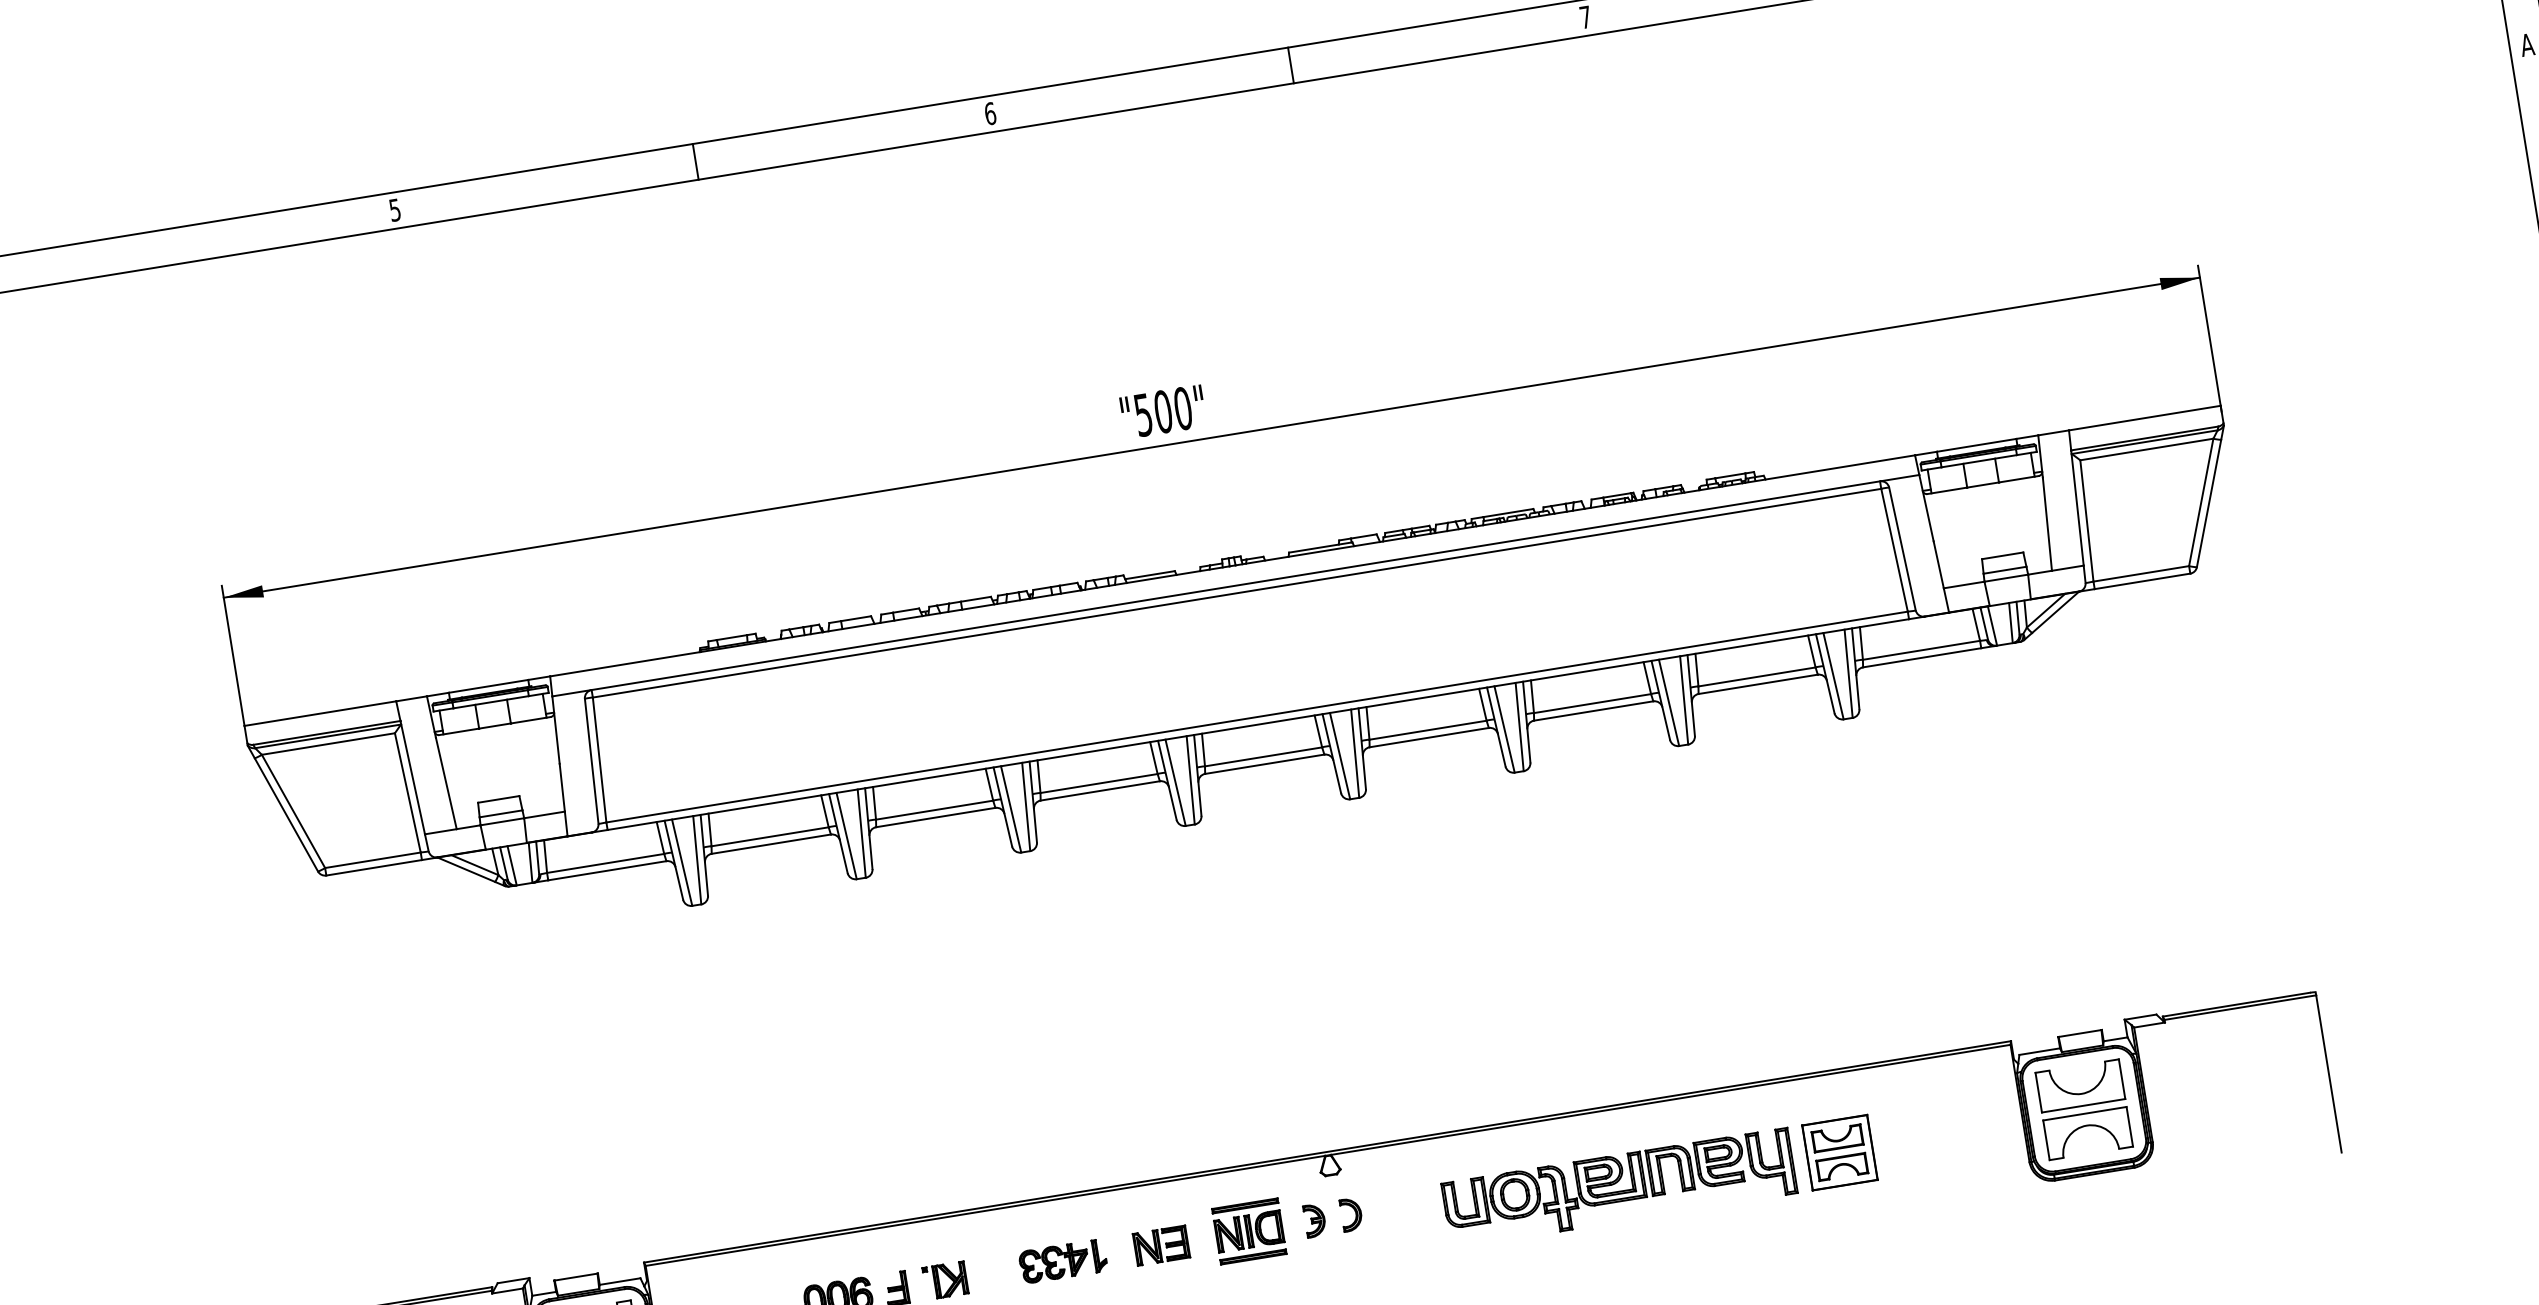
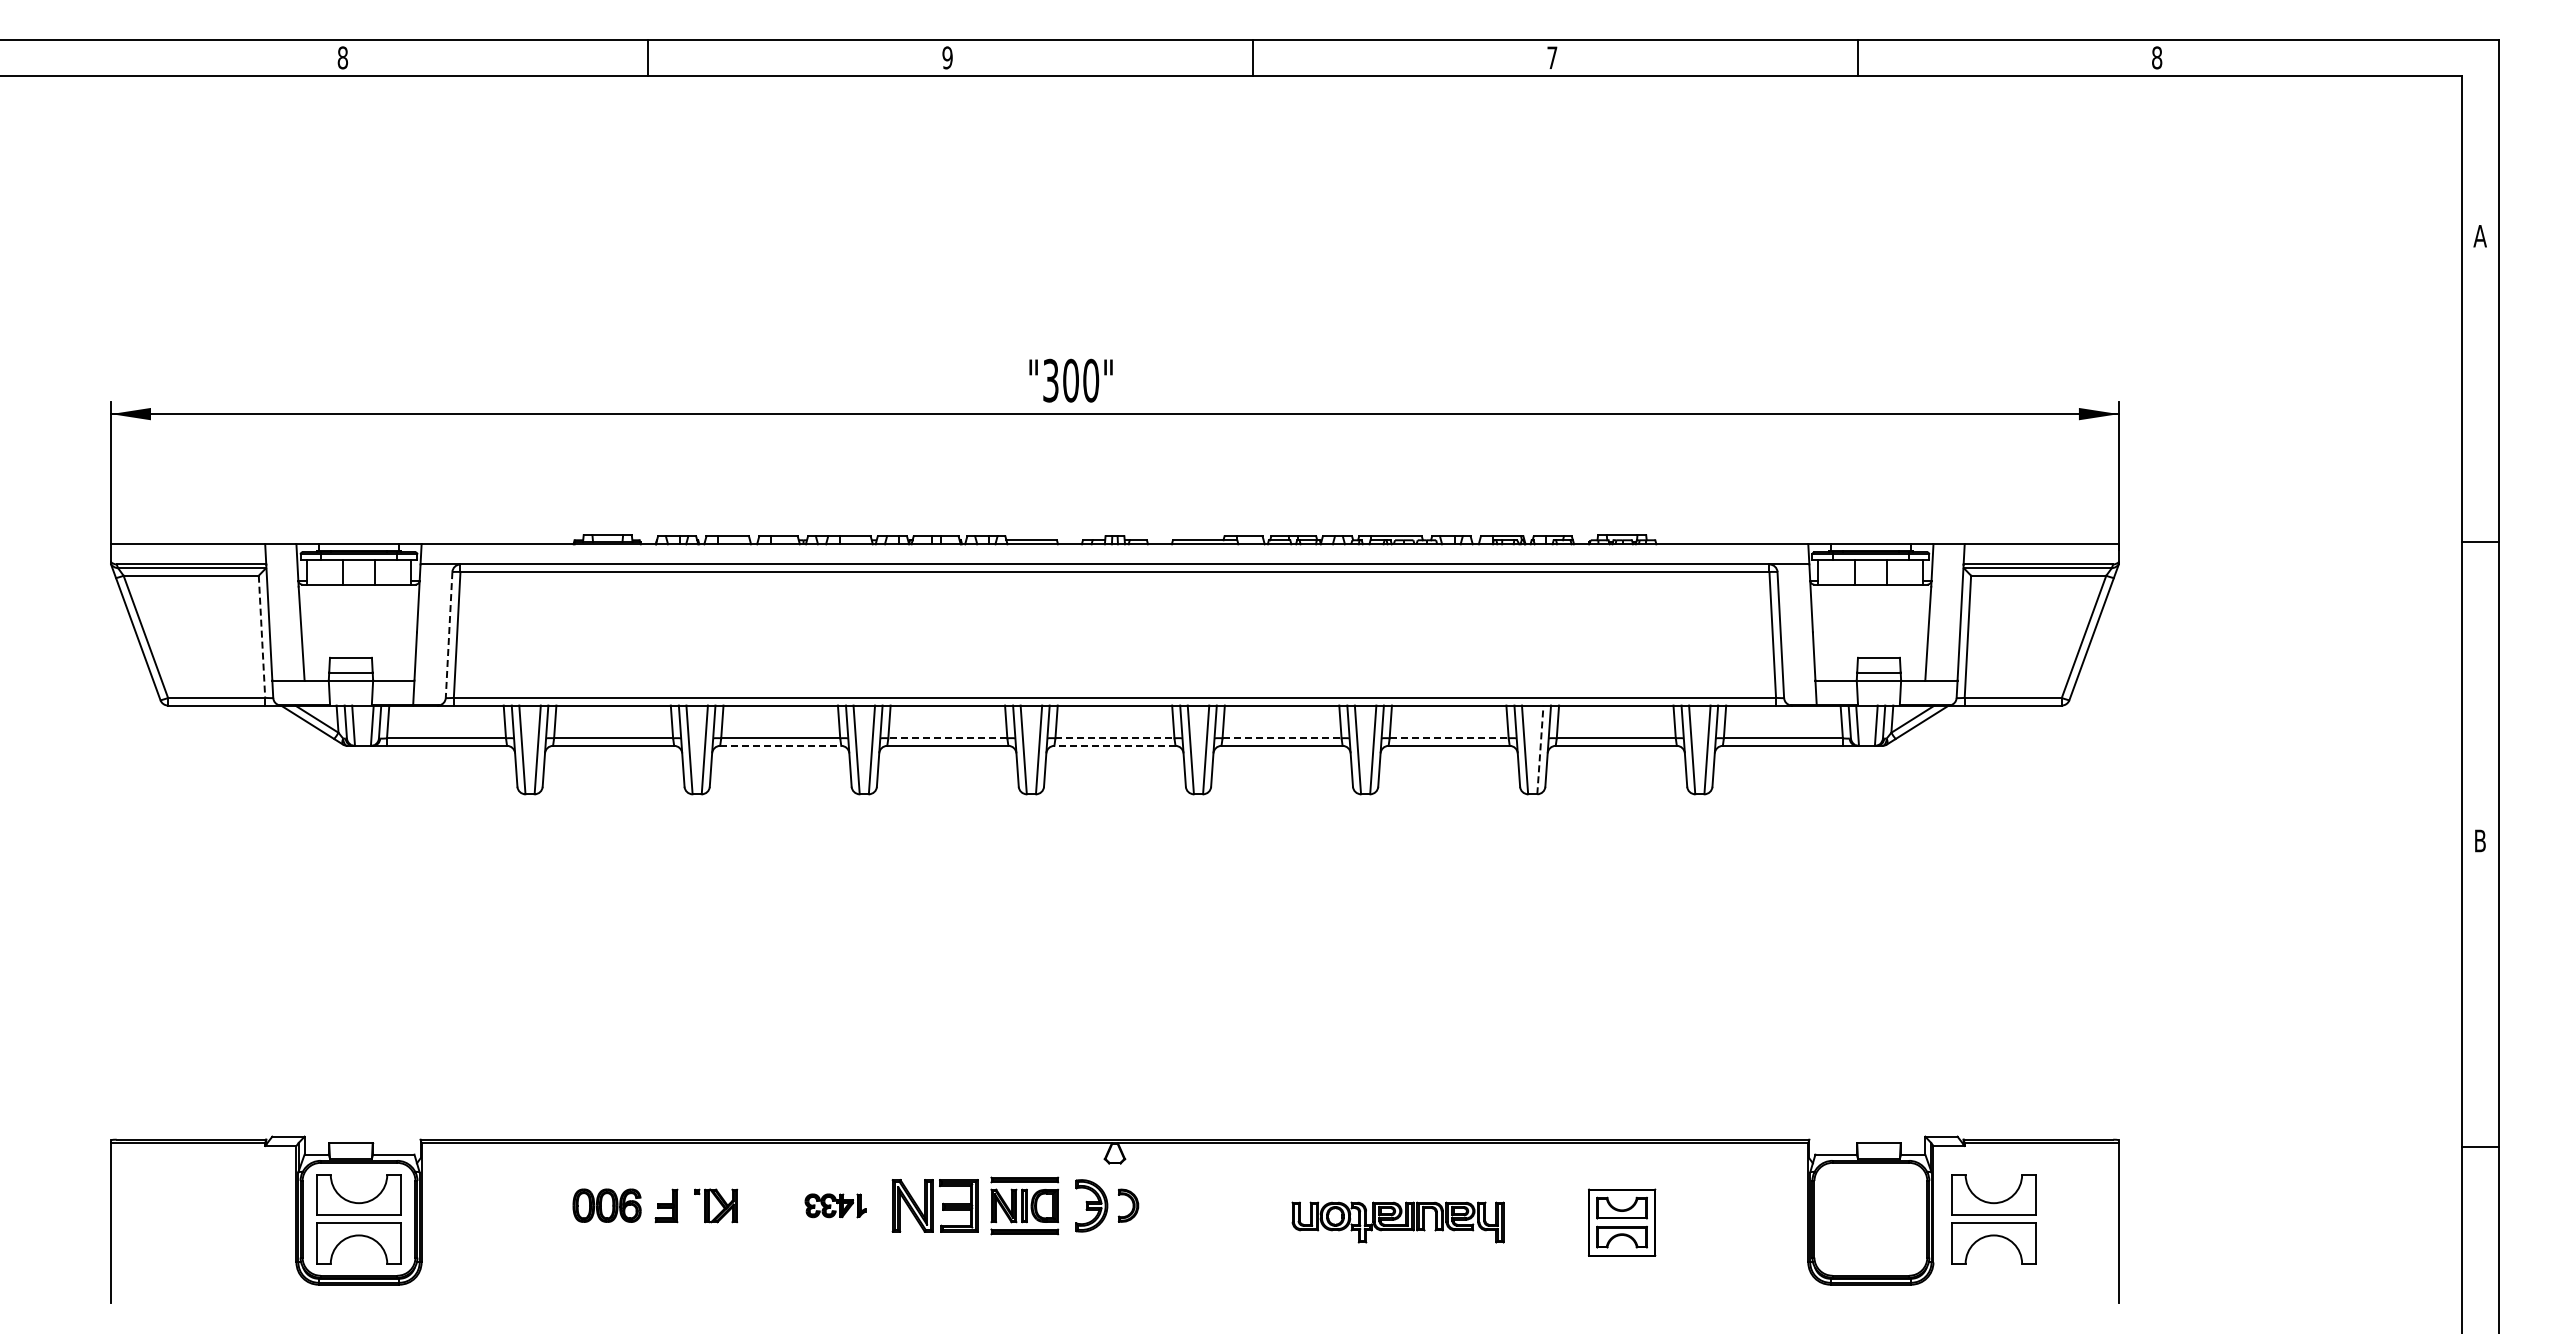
text: (990, 113) -> (947, 57), 6 -> 9
text: (394, 209) -> (342, 57), 5 -> 8
text: (1143, 413) -> (1051, 379), "500" -> "300"
line: (1684, 699) -> (1540, 749), solid -> dashed
line: (1592, 703) -> (1449, 738), solid -> dashed
line: (1428, 730) -> (1282, 738), solid -> dashed
line: (1263, 757) -> (1114, 738), solid -> dashed
line: (592, 761) -> (449, 635), solid -> dashed
line: (1264, 763) -> (1114, 745), solid -> dashed
line: (1098, 783) -> (947, 738), solid -> dashed
line: (408, 793) -> (262, 637), solid -> dashed
line: (935, 817) -> (780, 745), solid -> dashed
part: (2083, 1109) -> (1993, 1219), moved
part: (1618, 1188) -> (1397, 1222), size x0.6
part: (1313, 1220) -> (1090, 1205), size x1.6
part: (1161, 1245) -> (935, 1205), size x1.6
part: (1062, 1261) -> (835, 1205), size x0.7

